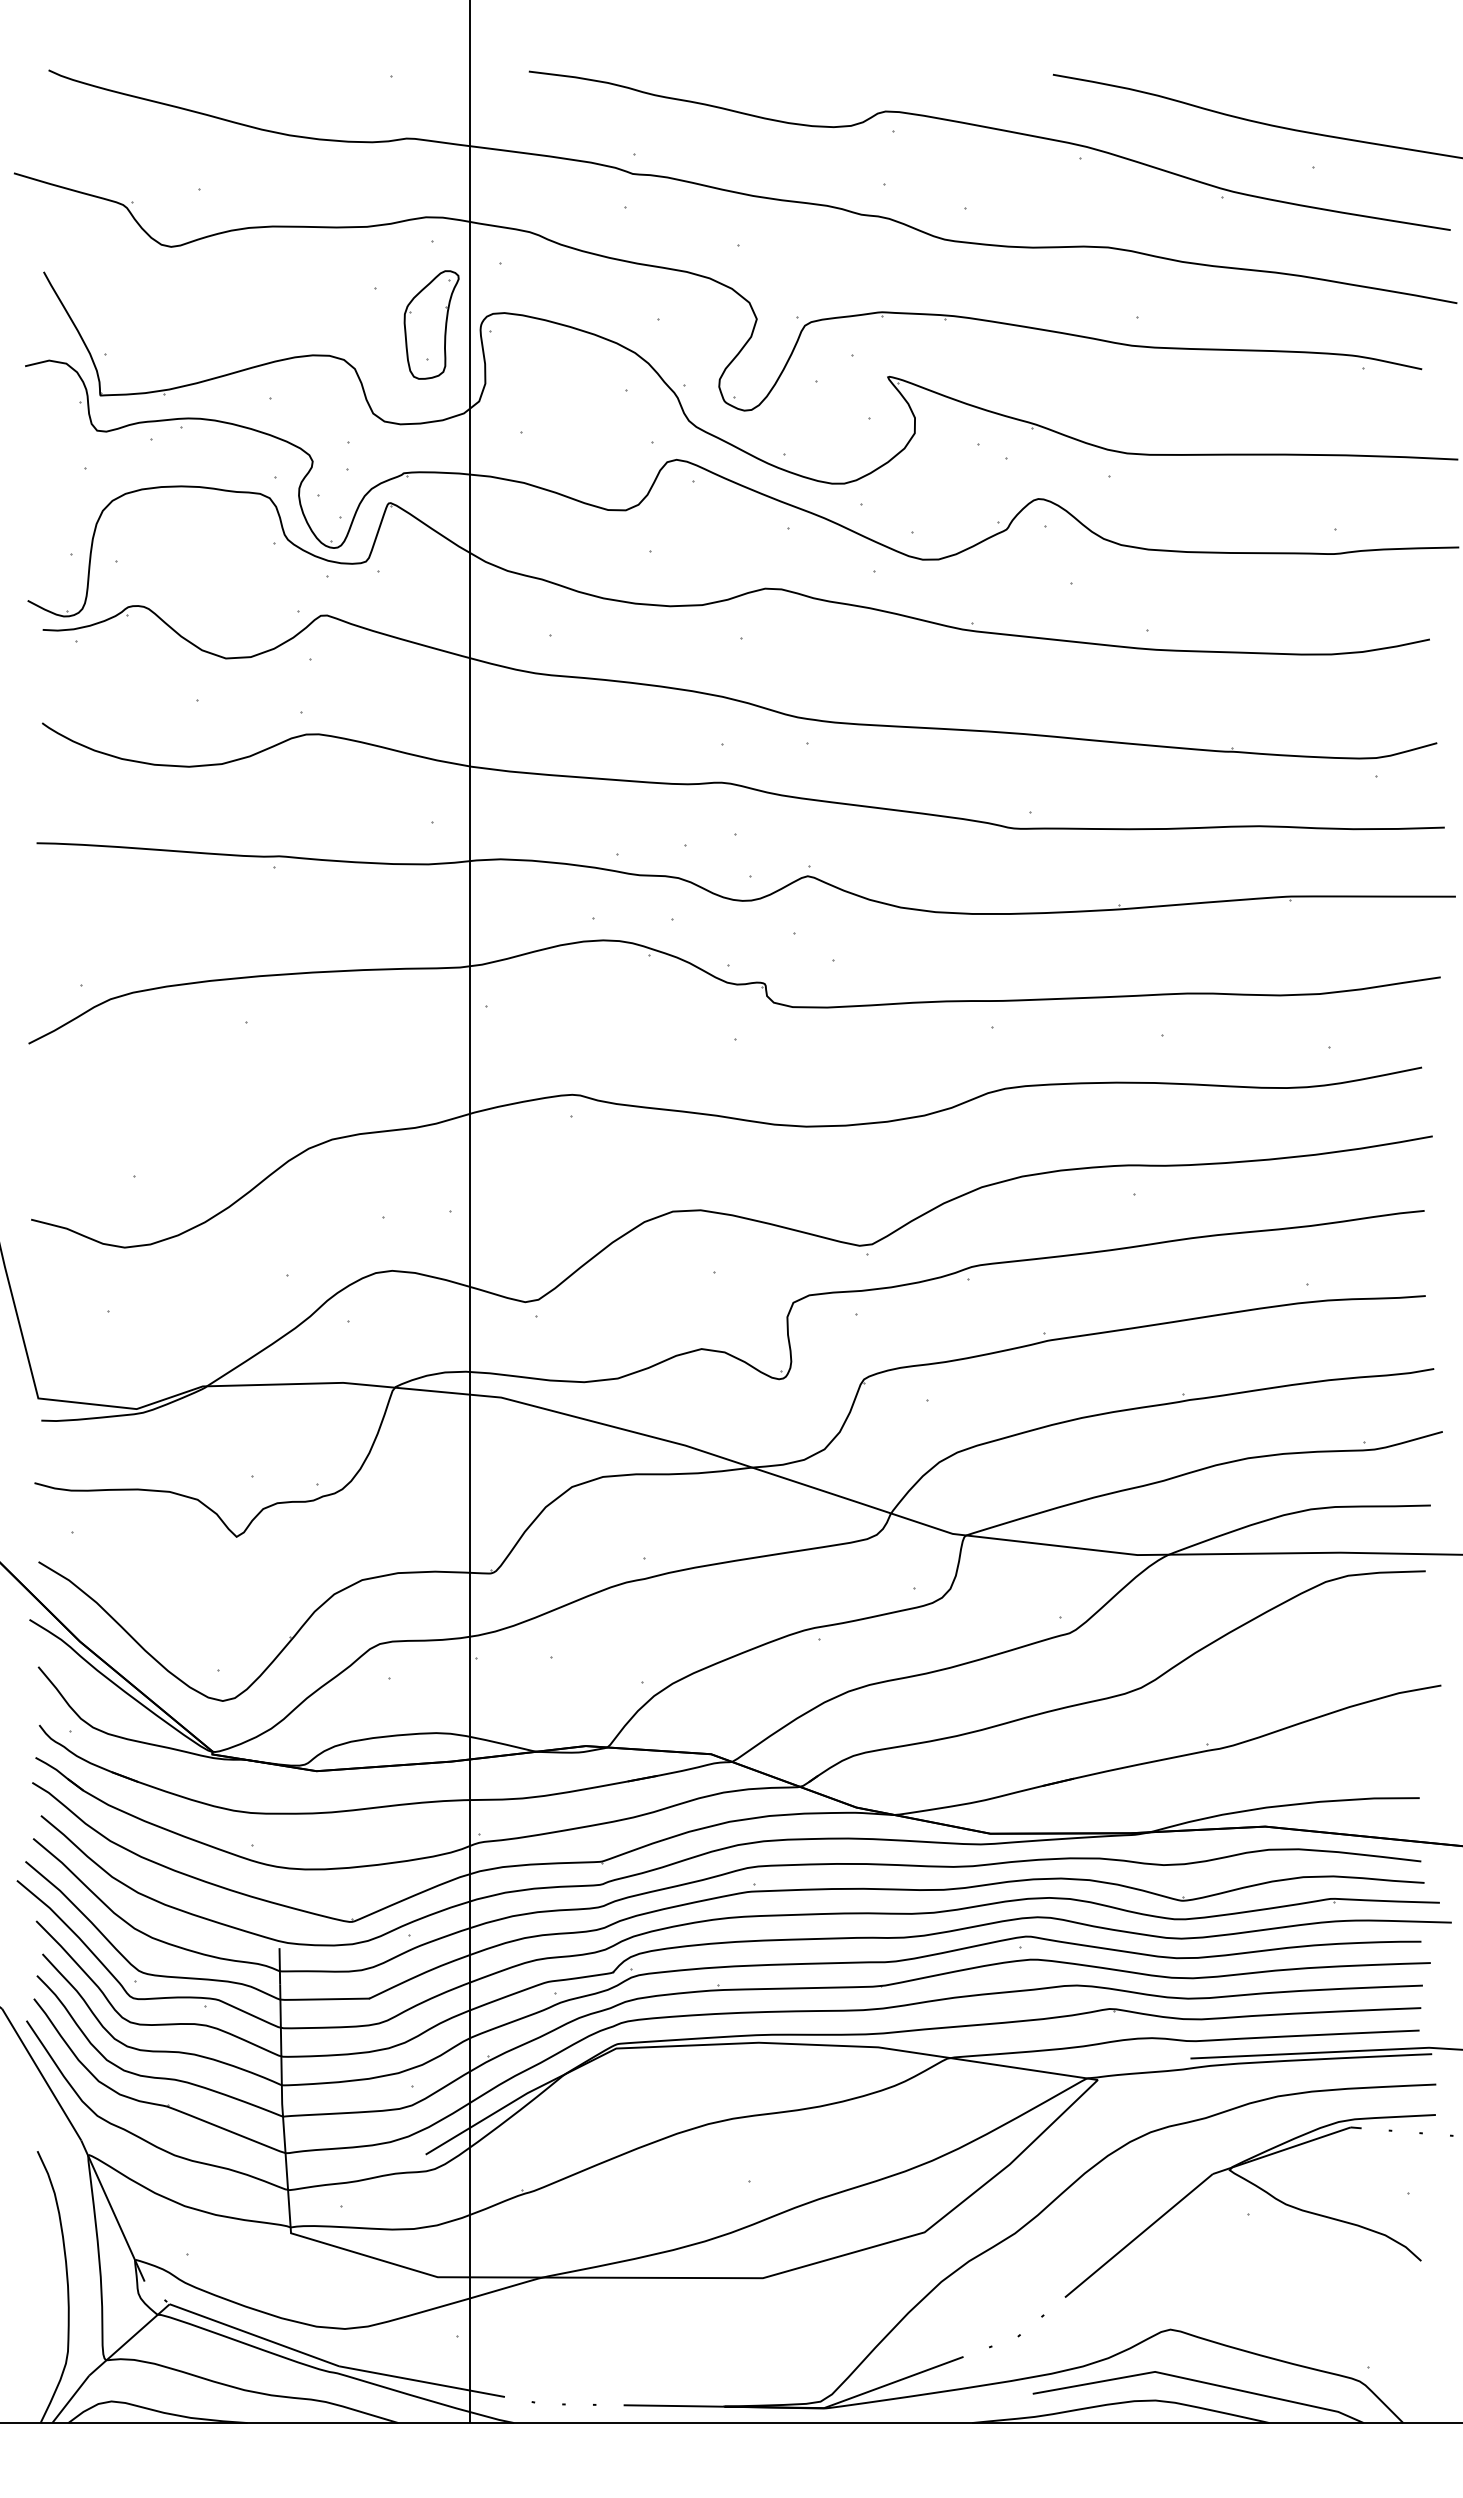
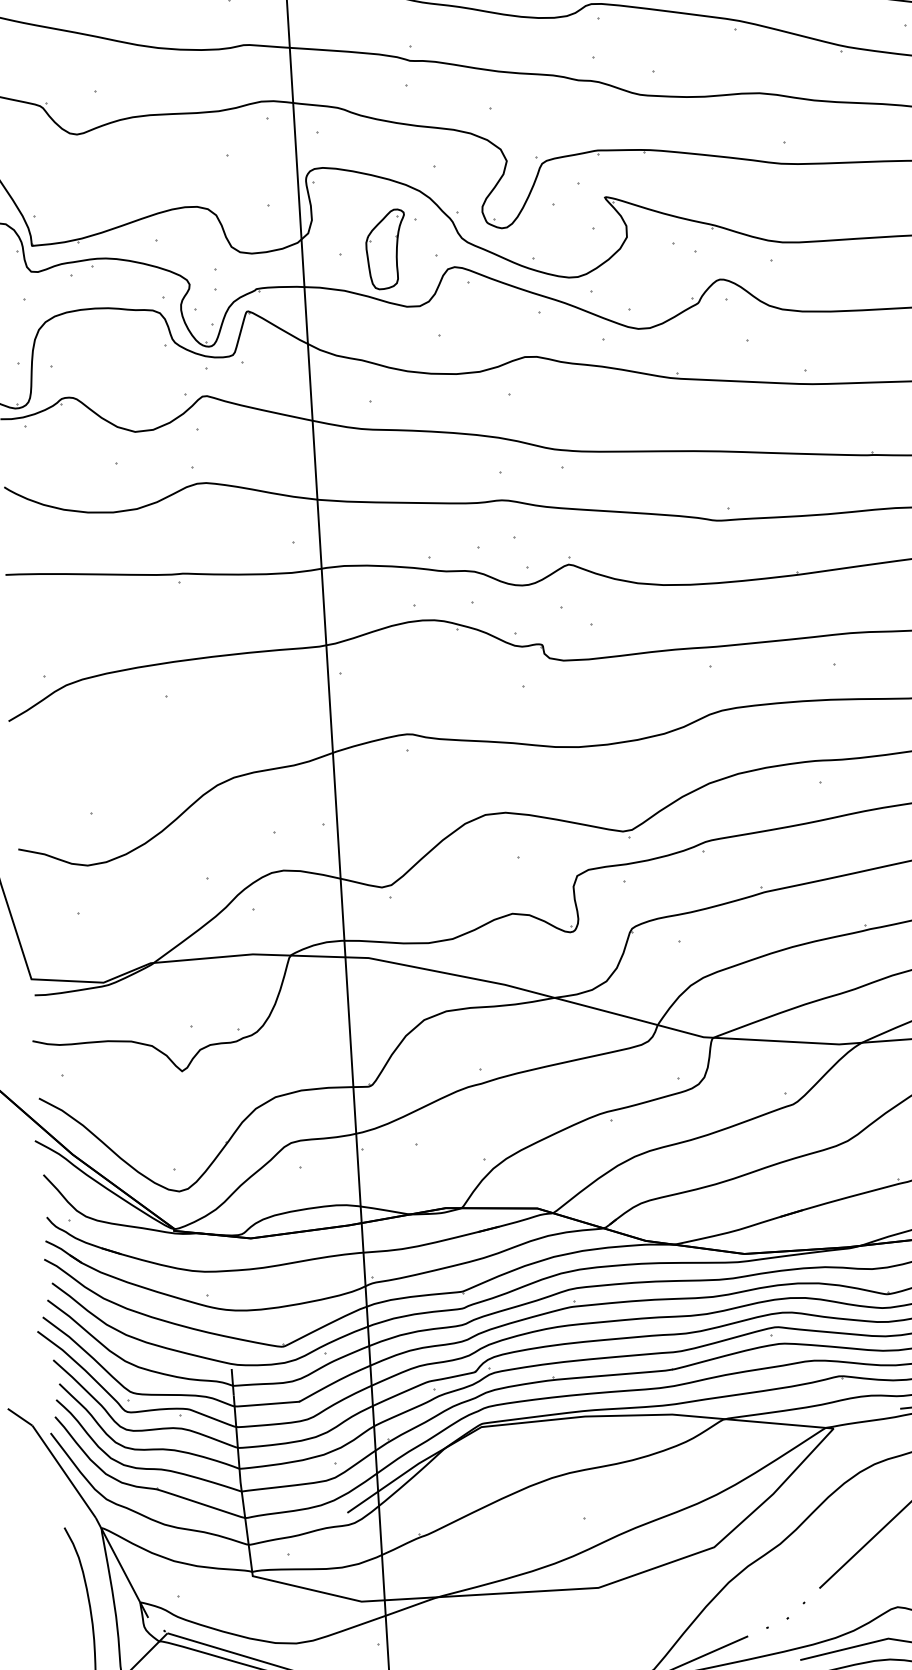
part: (431, 324) -> (386, 249), moved

